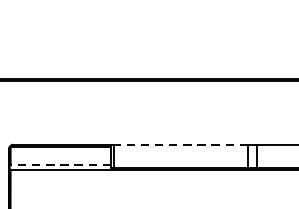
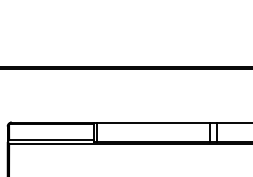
line: (180, 144) -> (152, 122), dashed -> solid
line: (60, 164) -> (51, 139), dashed -> solid

